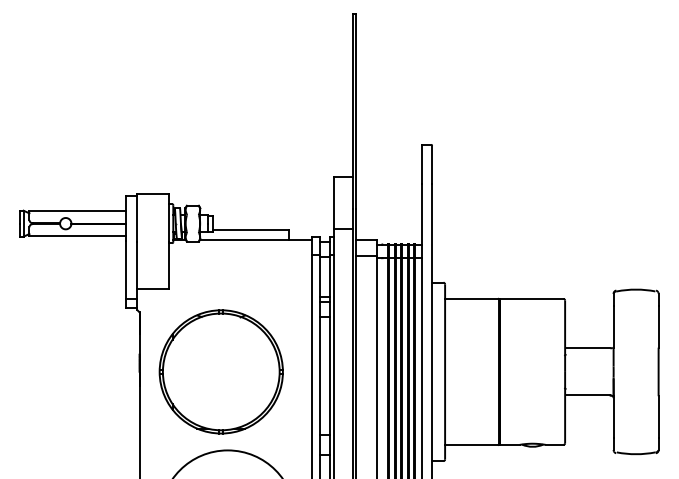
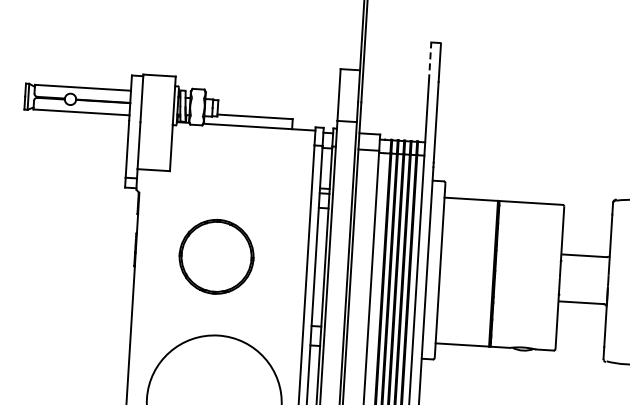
line: (422, 163) -> (430, 61), solid -> dashed
part: (220, 371) -> (215, 256), size x0.6

